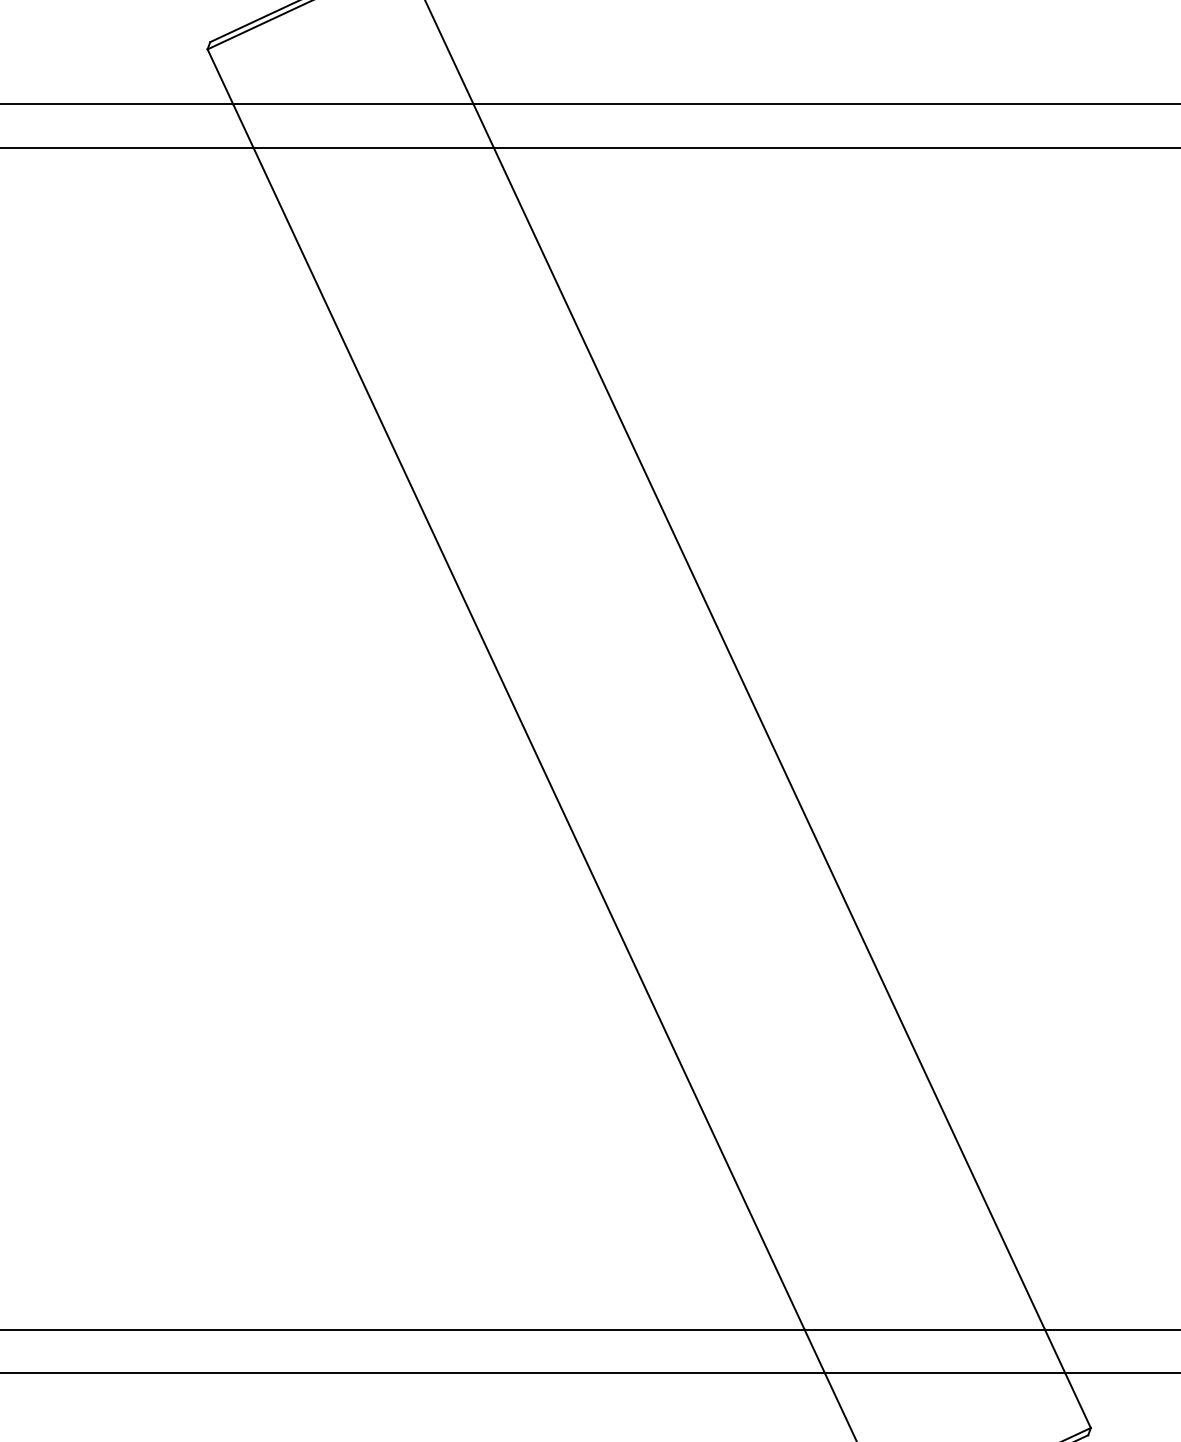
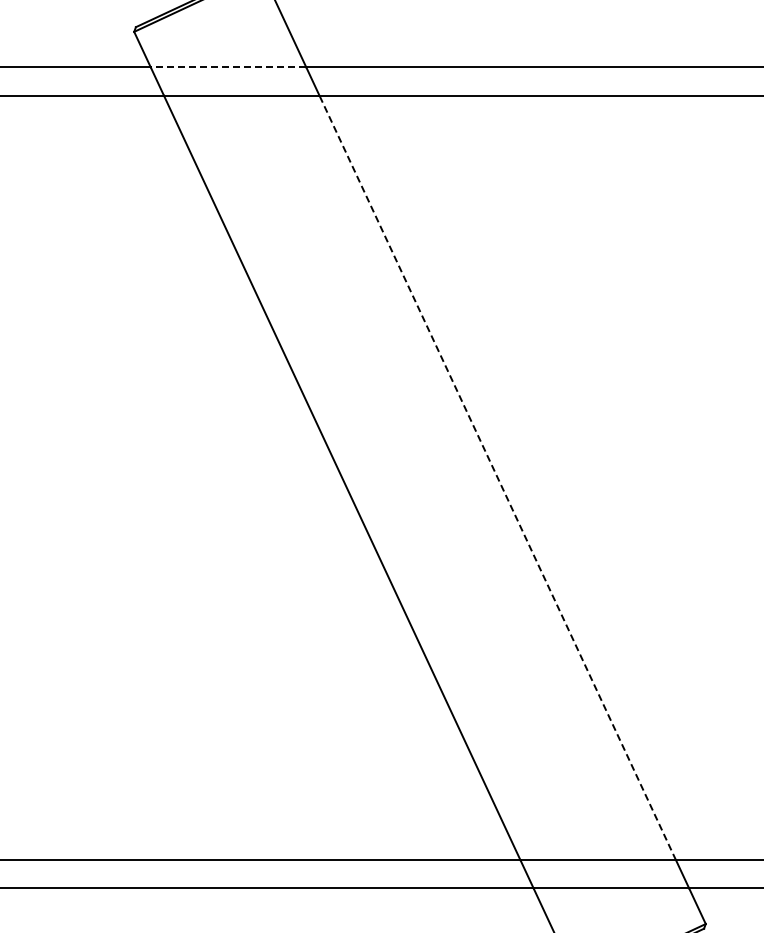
line: (353, 104) -> (228, 67), solid -> dashed
line: (768, 737) -> (497, 477), solid -> dashed

